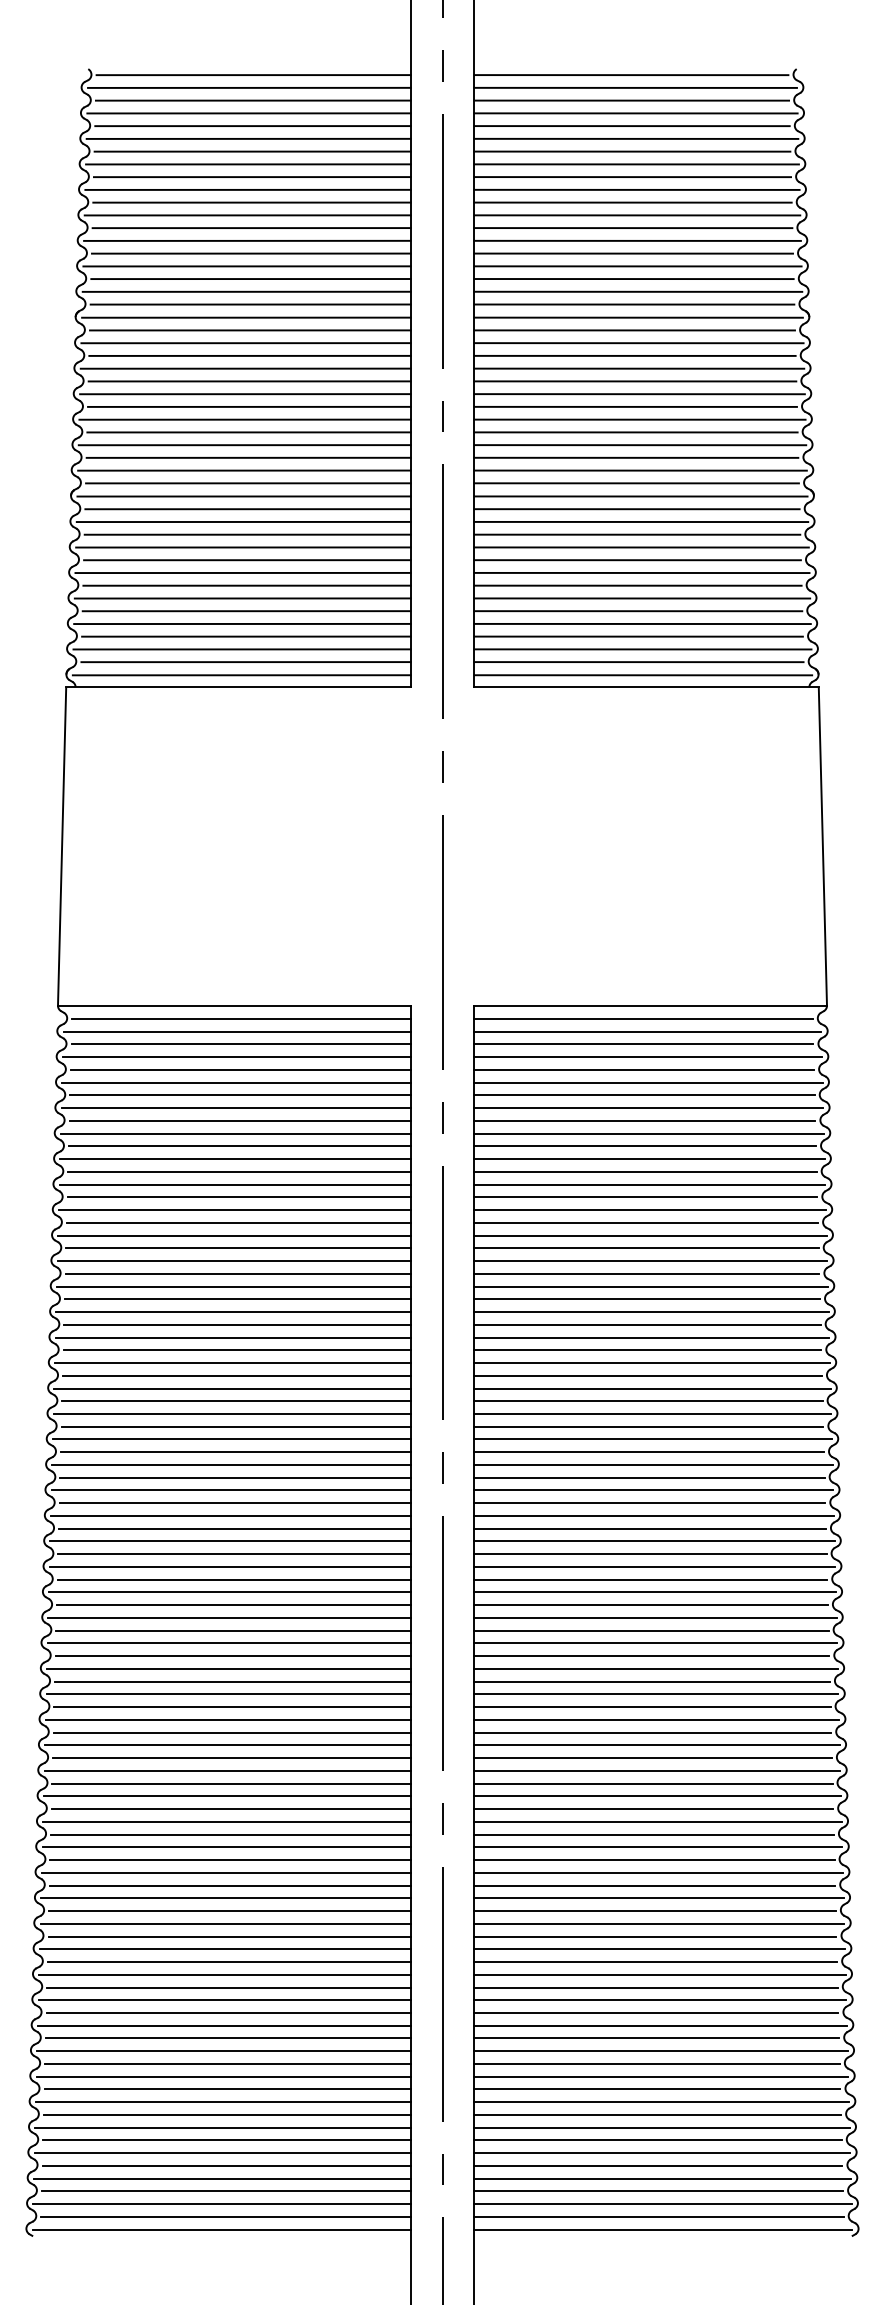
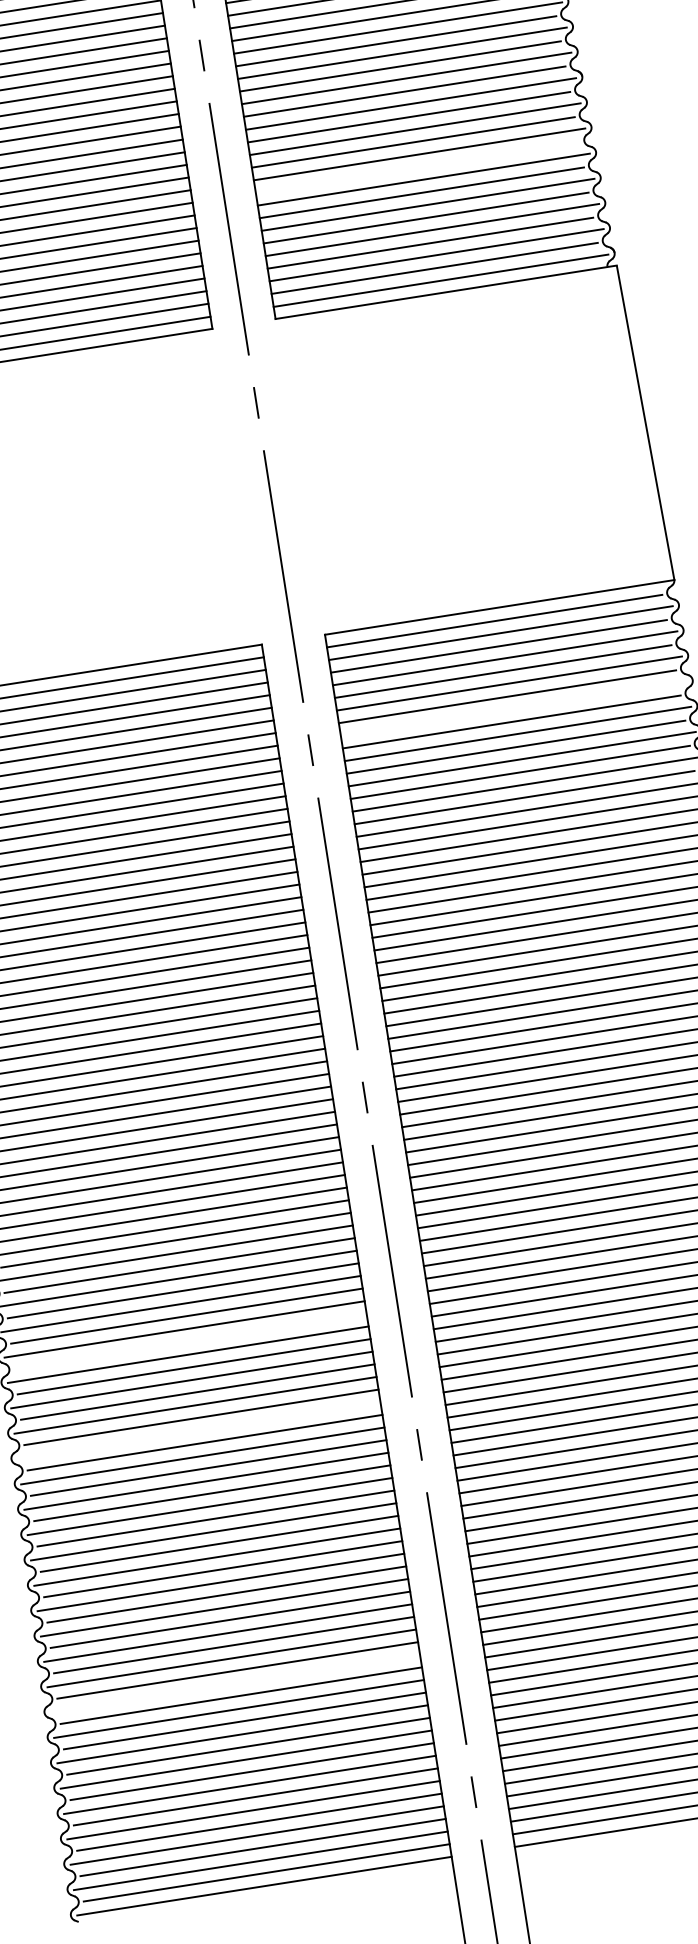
line: (637, 560) -> (417, 167), removed
line: (648, 1108) -> (513, 709), removed
line: (232, 1681) -> (190, 1341), removed
line: (227, 1770) -> (199, 1430), removed
line: (223, 2025) -> (234, 1683), removed

